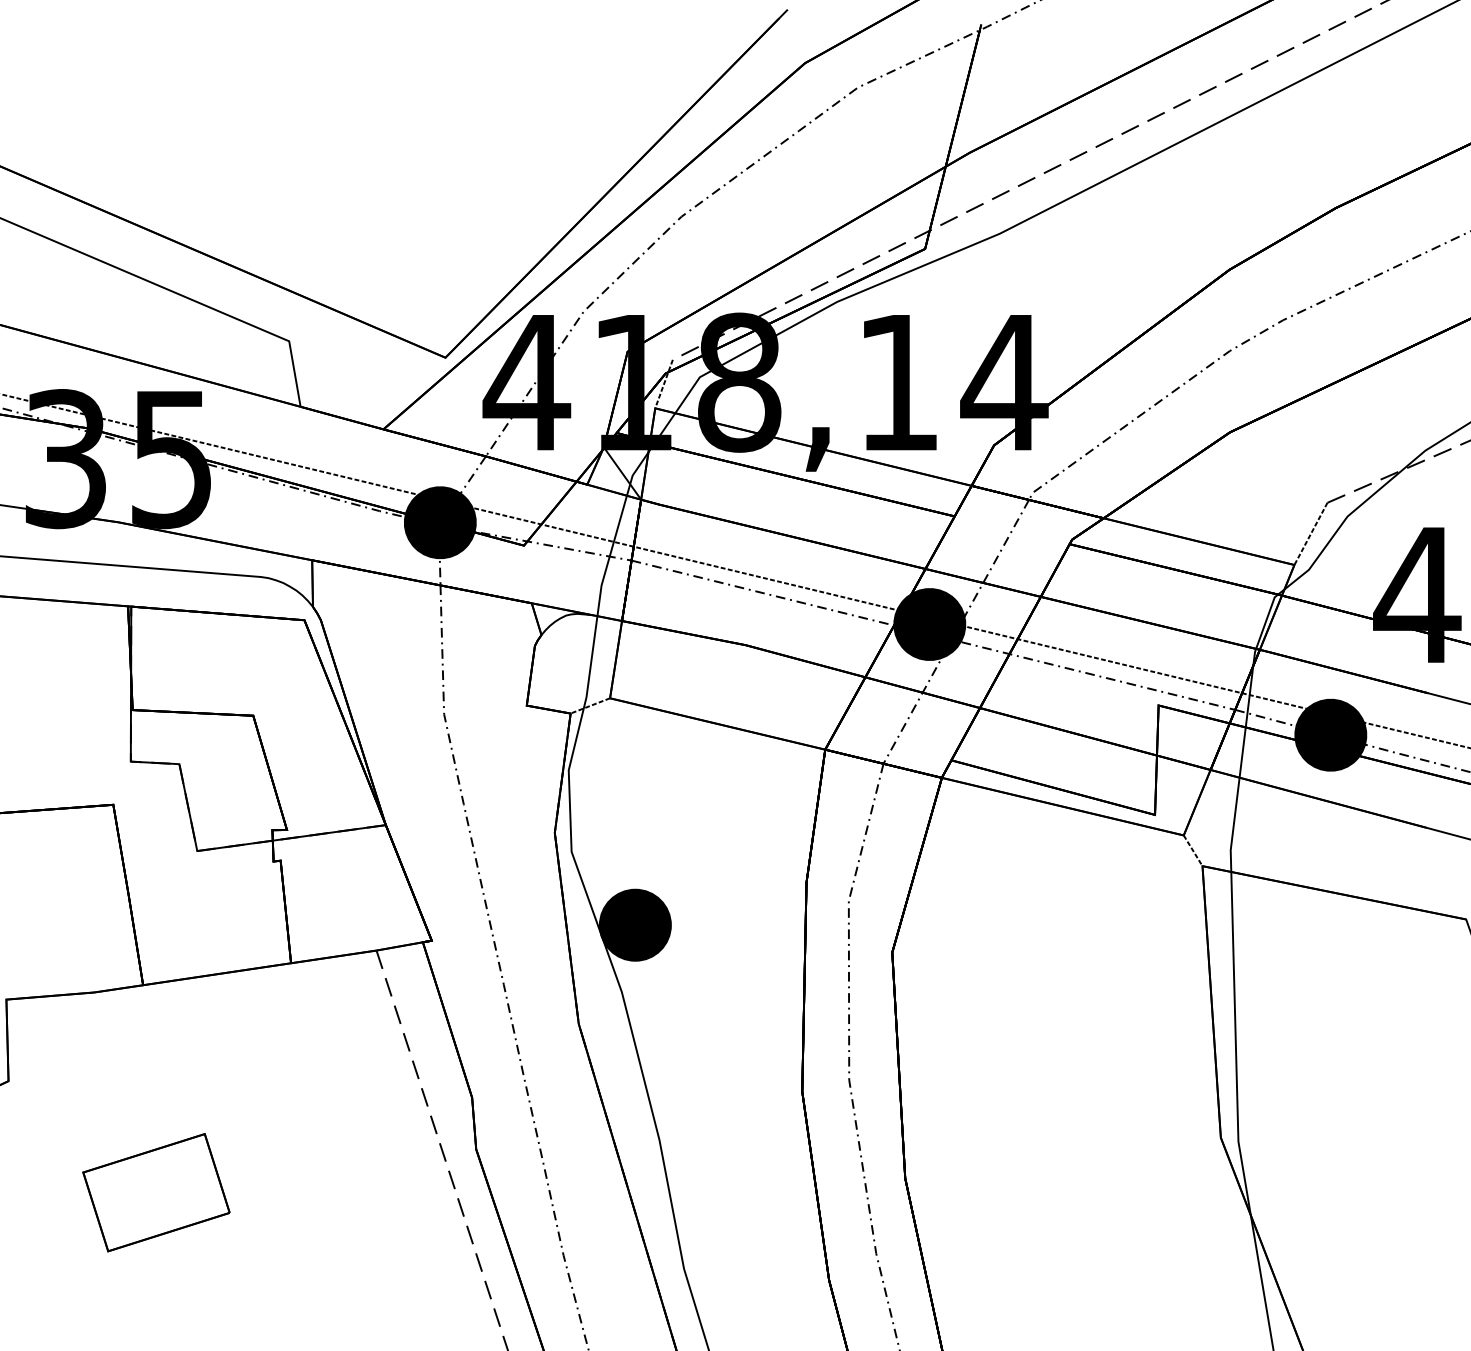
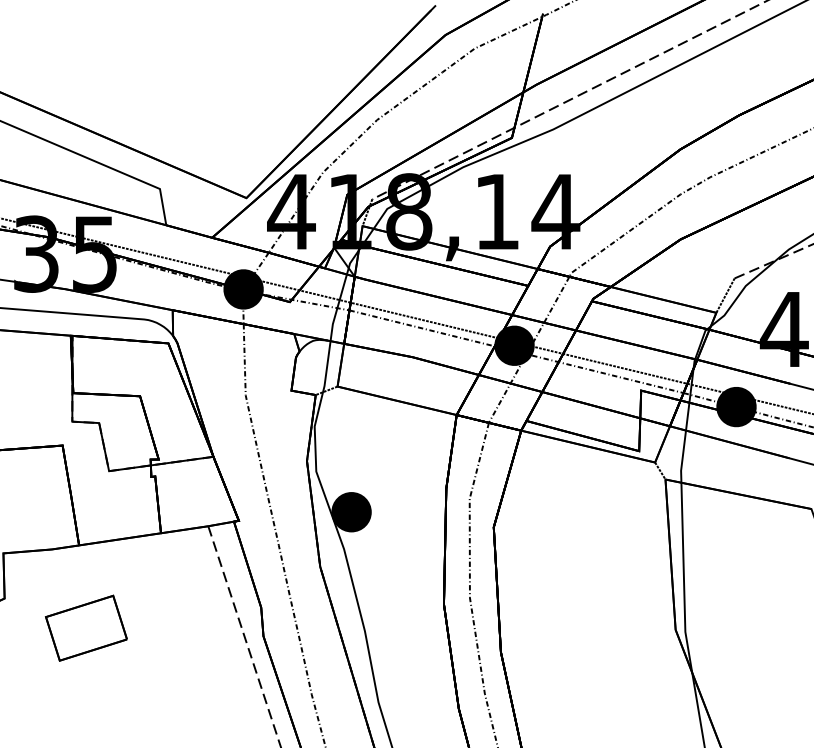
part: (154, 1191) -> (85, 627), moved

